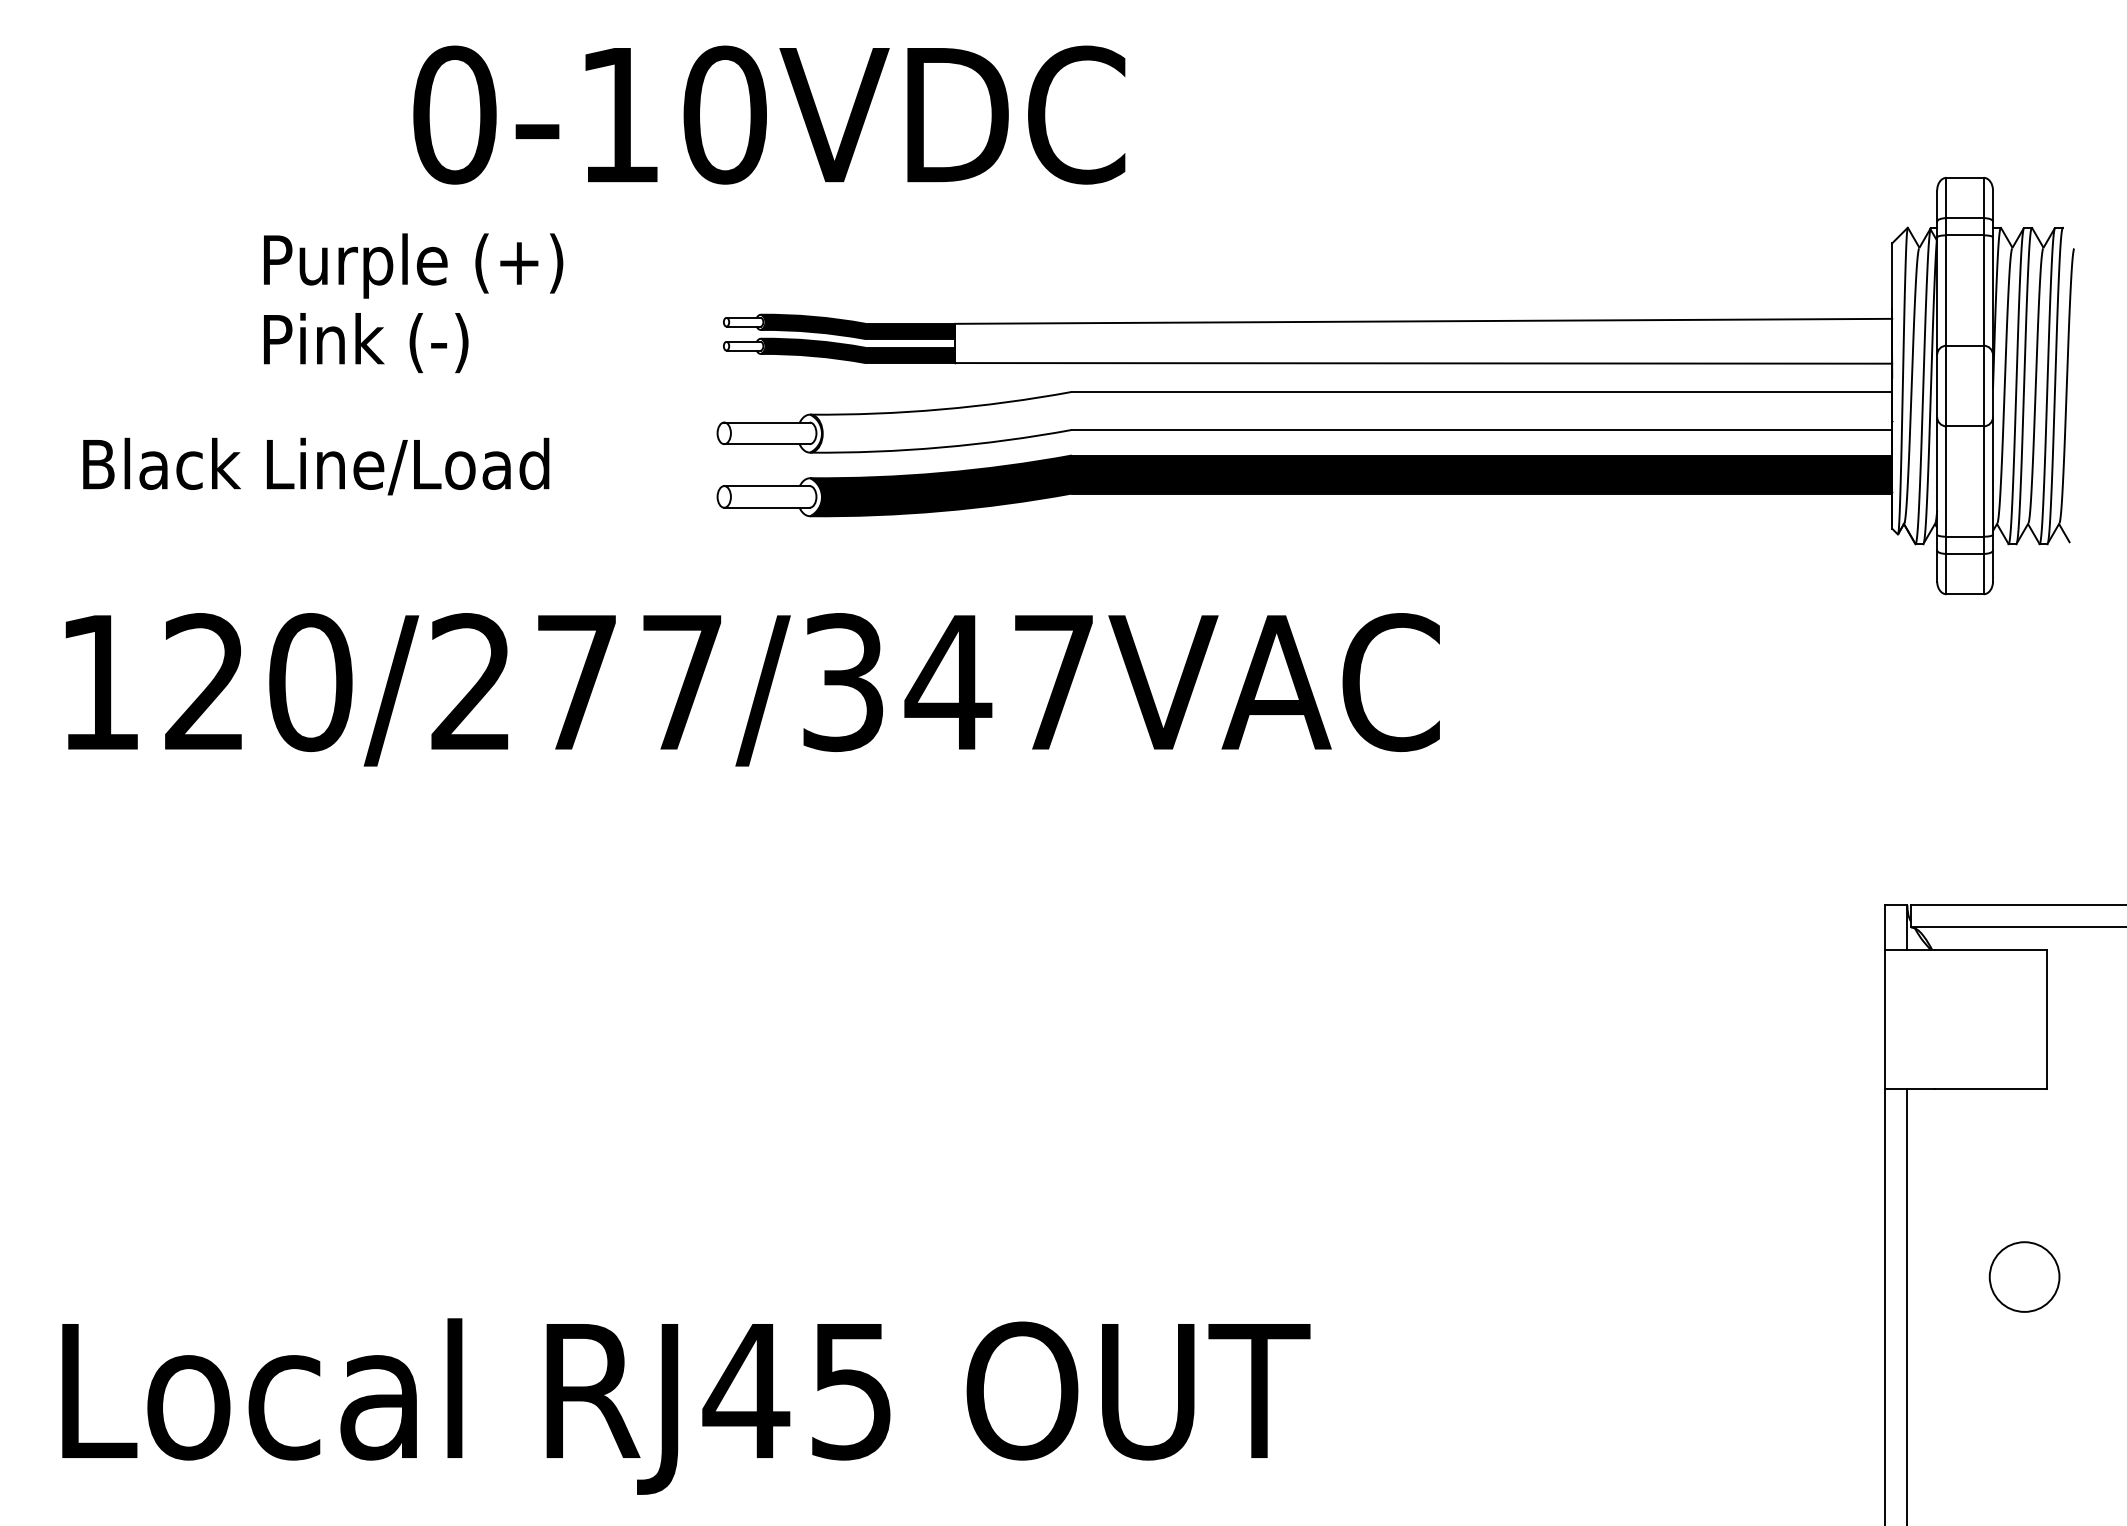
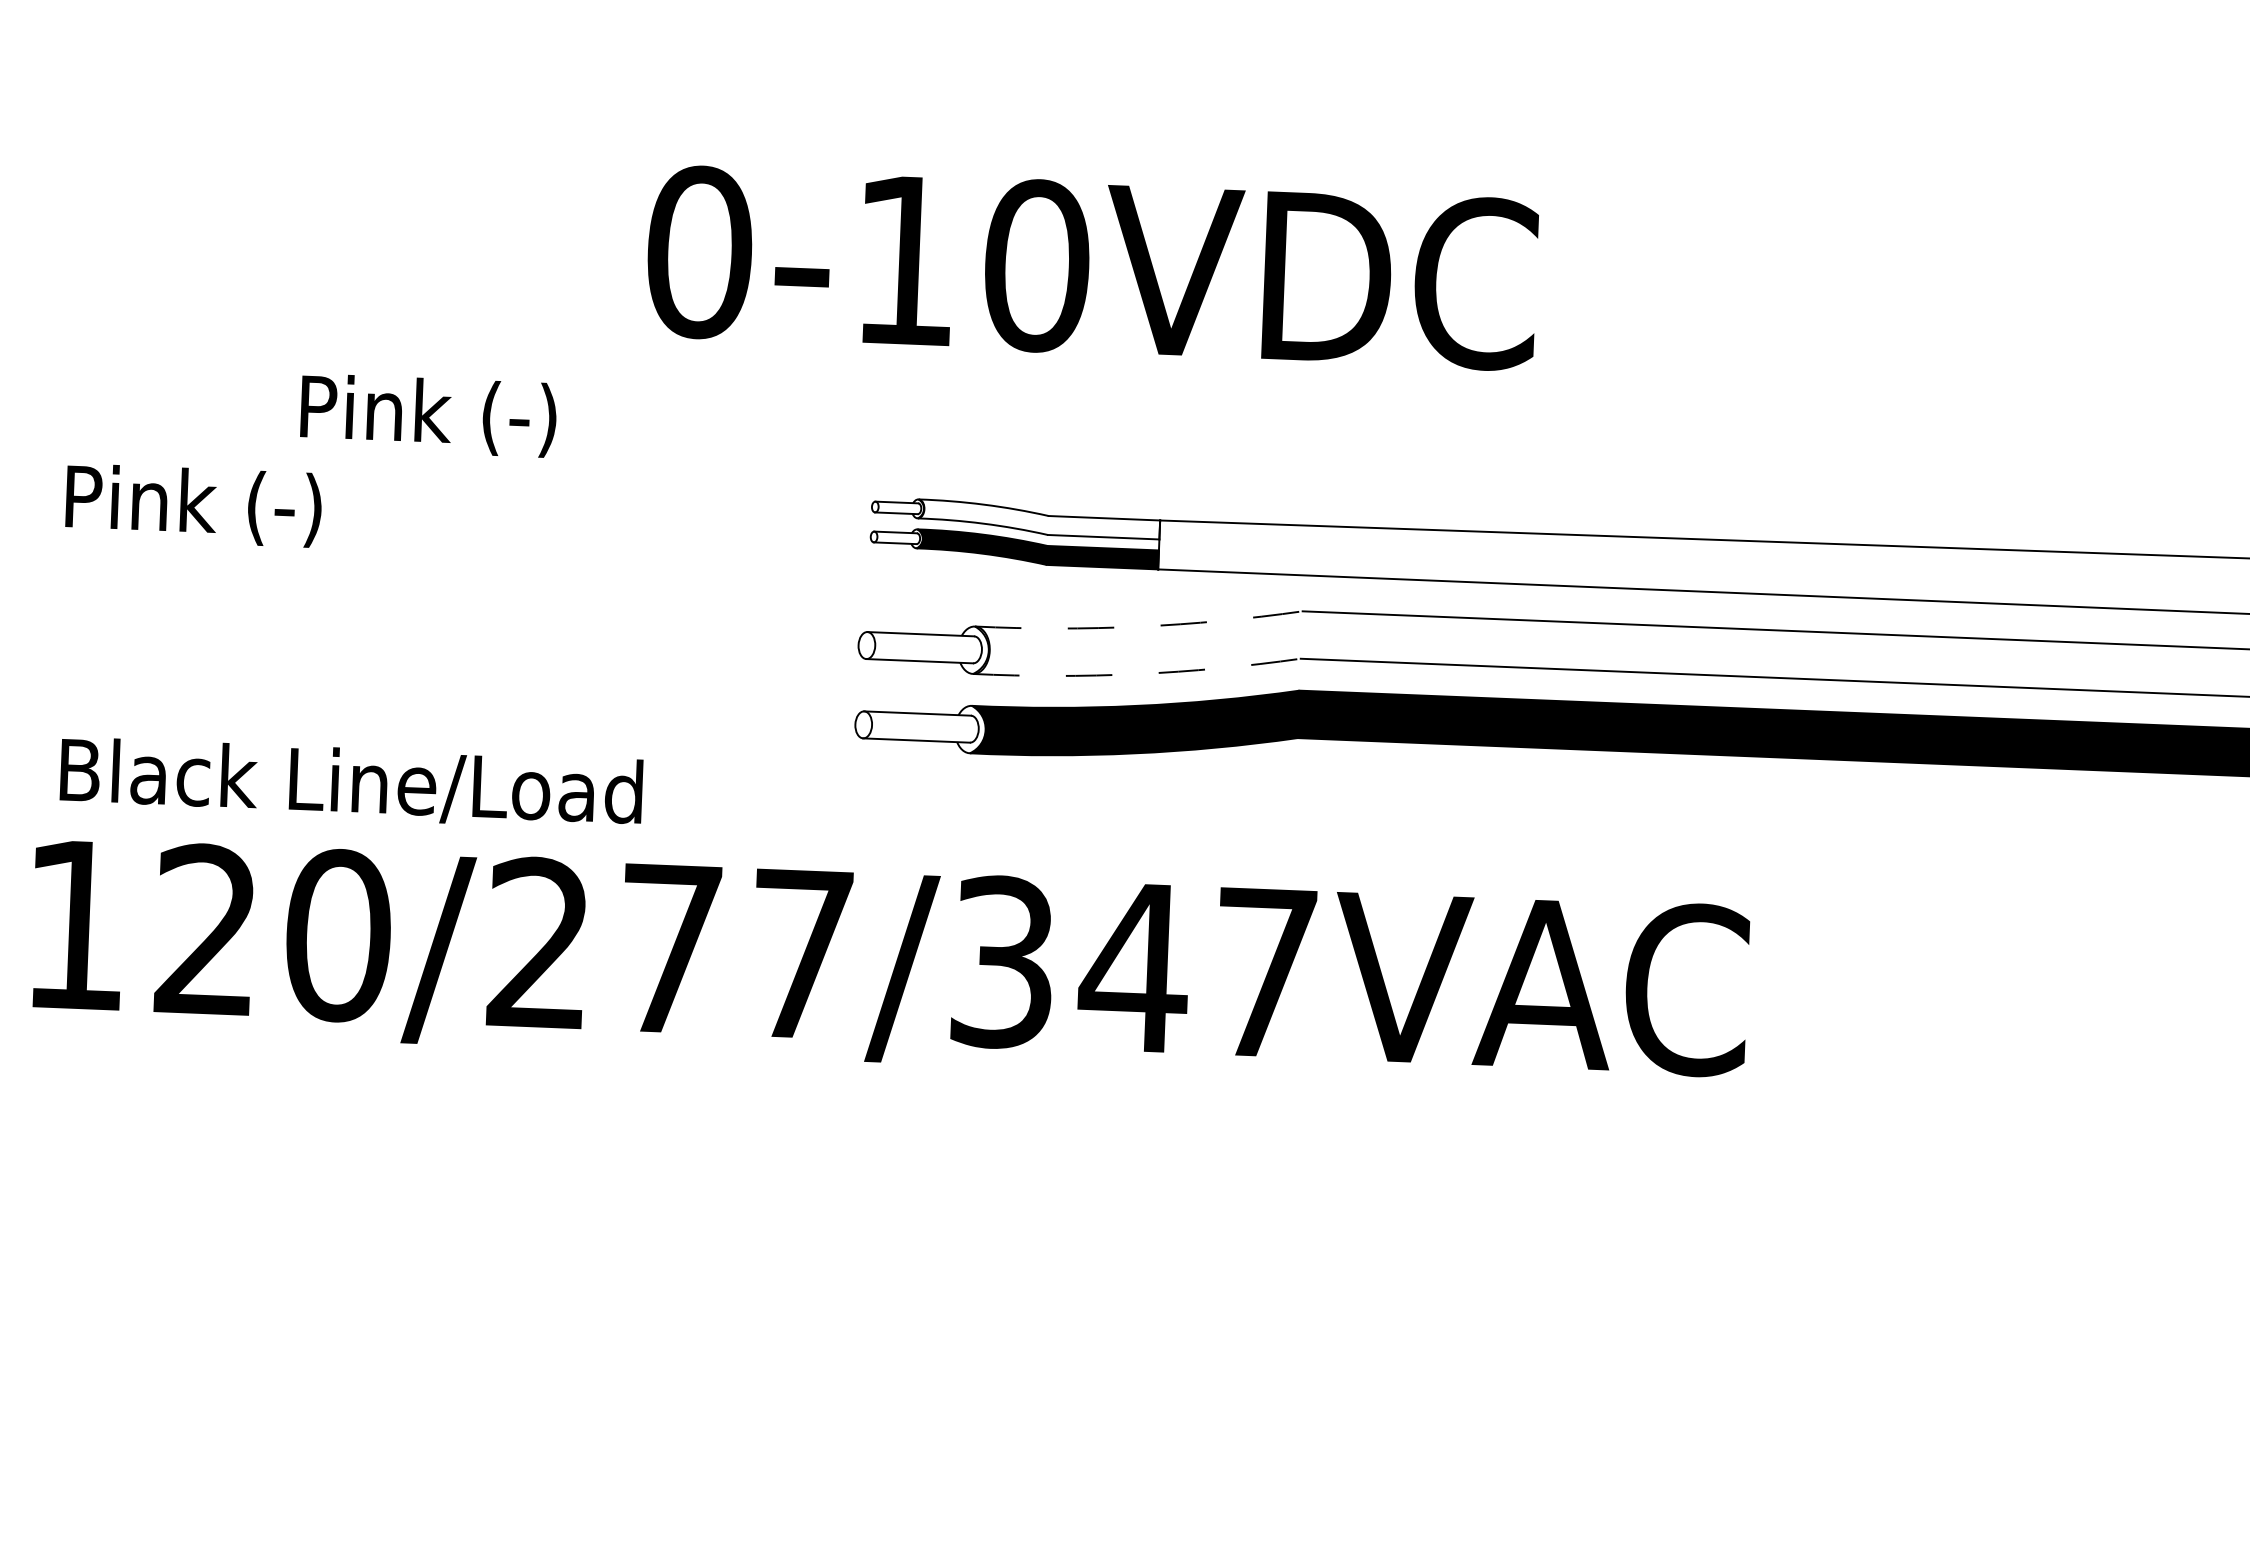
text: (769, 114) -> (1092, 267), moved
text: (431, 265) -> (510, 421), Purple (+) -> Pink (-)
fill: (857, 326) -> (1038, 518), removed
text: (366, 343) -> (194, 506), moved
arc: (941, 409) -> (1139, 626), solid -> dashed
arc: (941, 447) -> (1137, 674), solid -> dashed
text: (316, 466) -> (351, 783), moved

